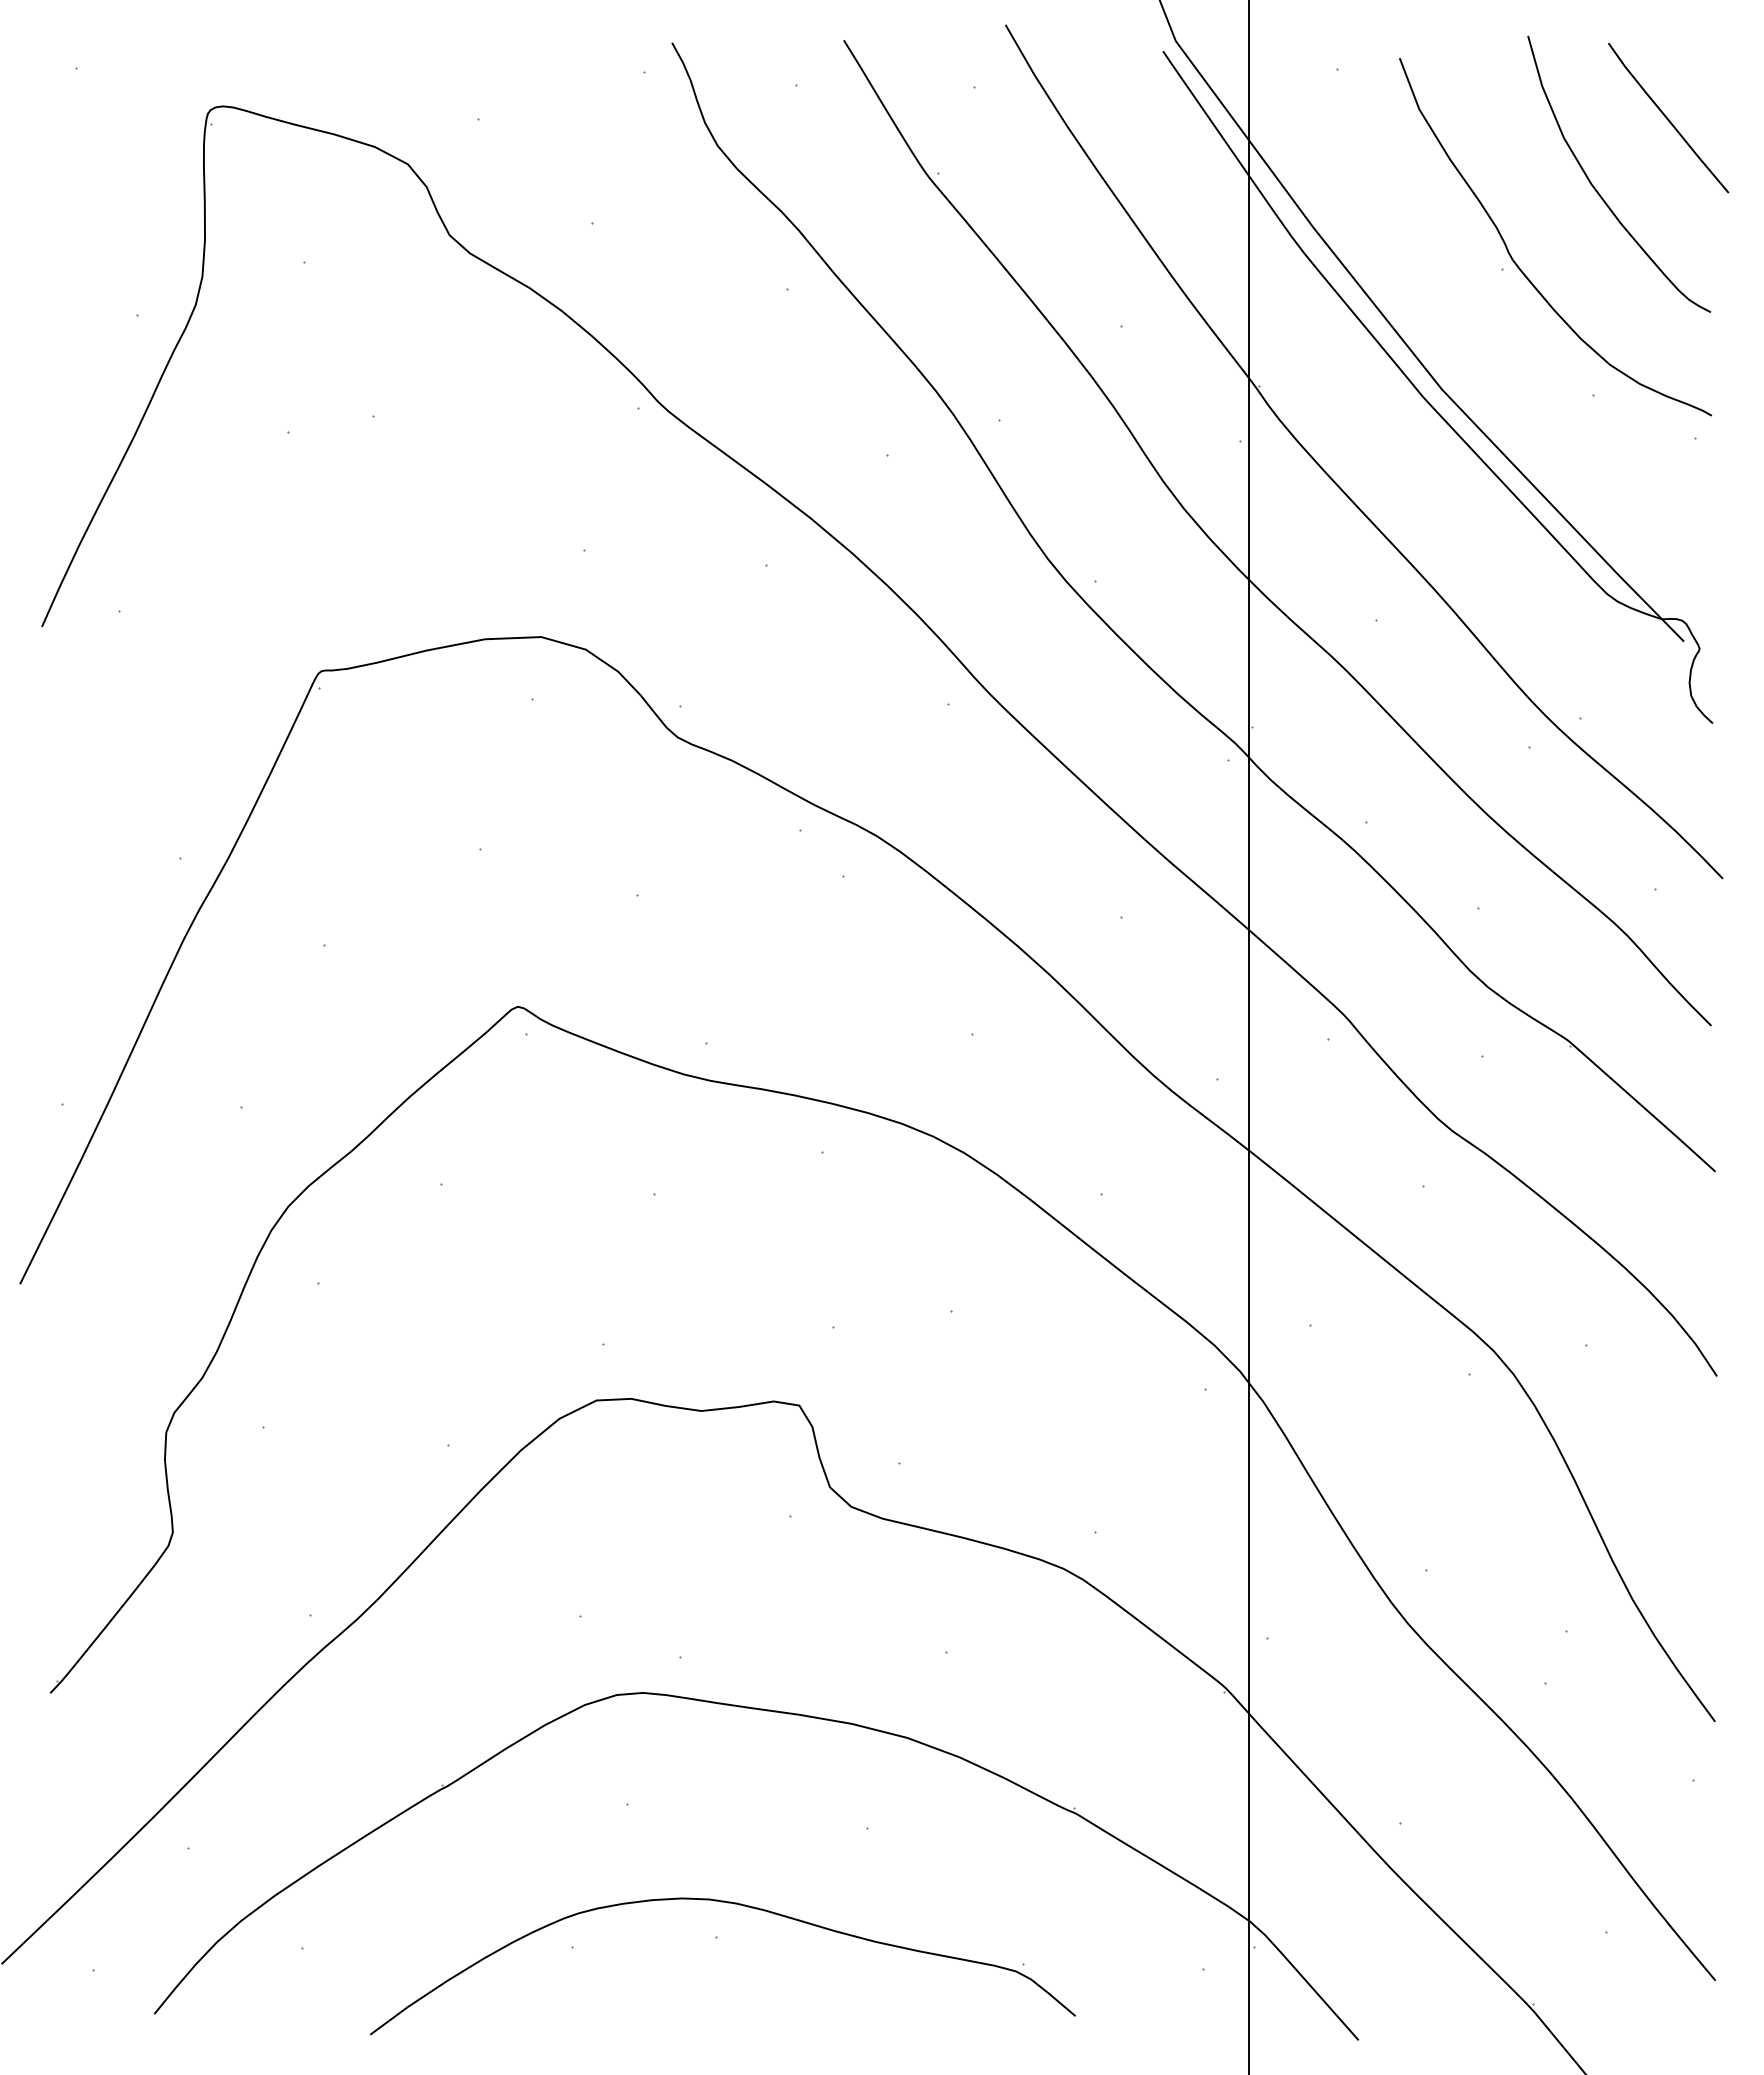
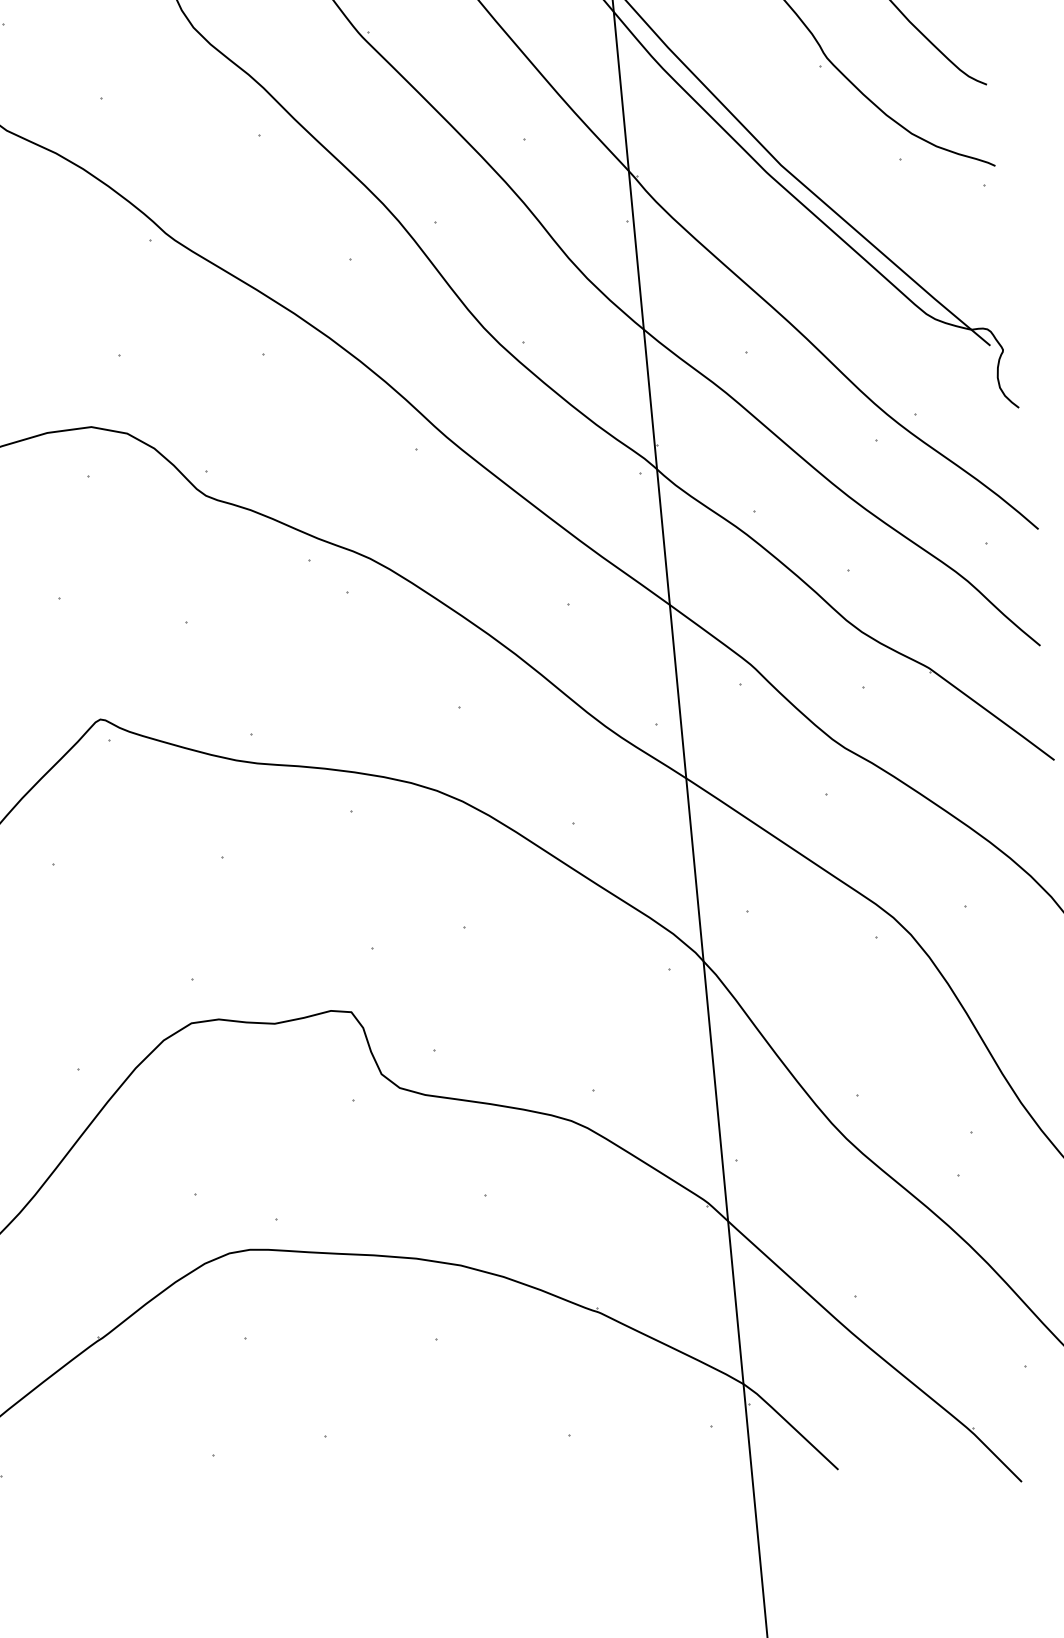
curve: (734, 1904) -> (337, 1409), removed

